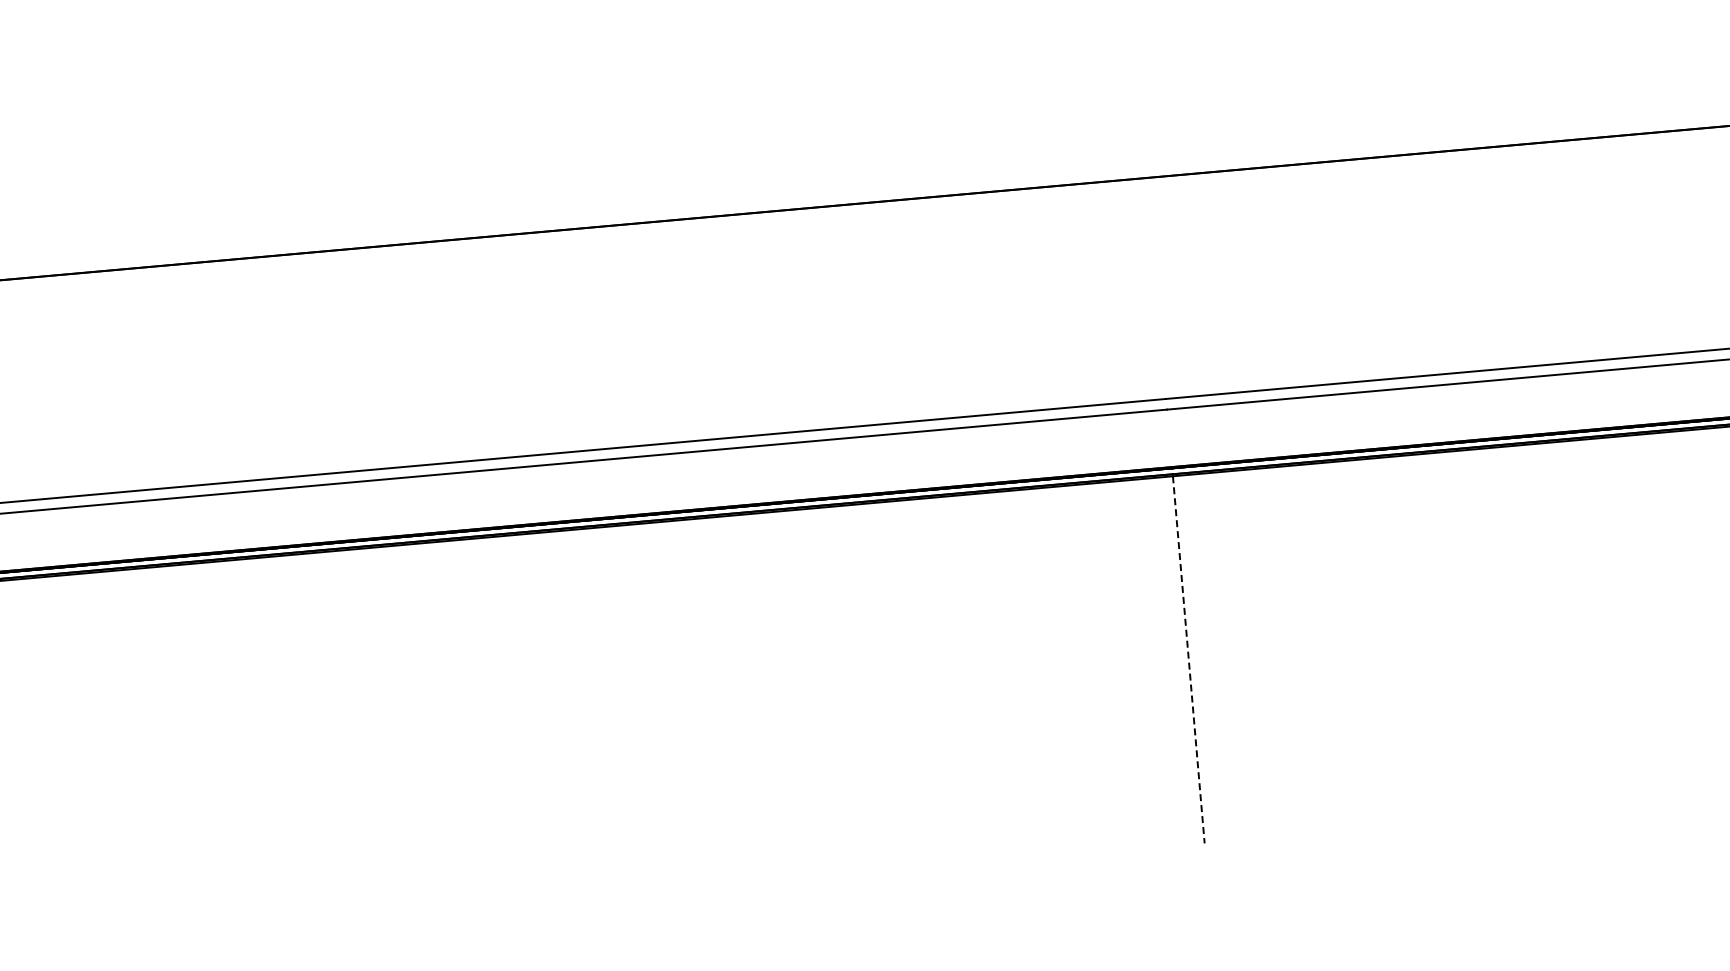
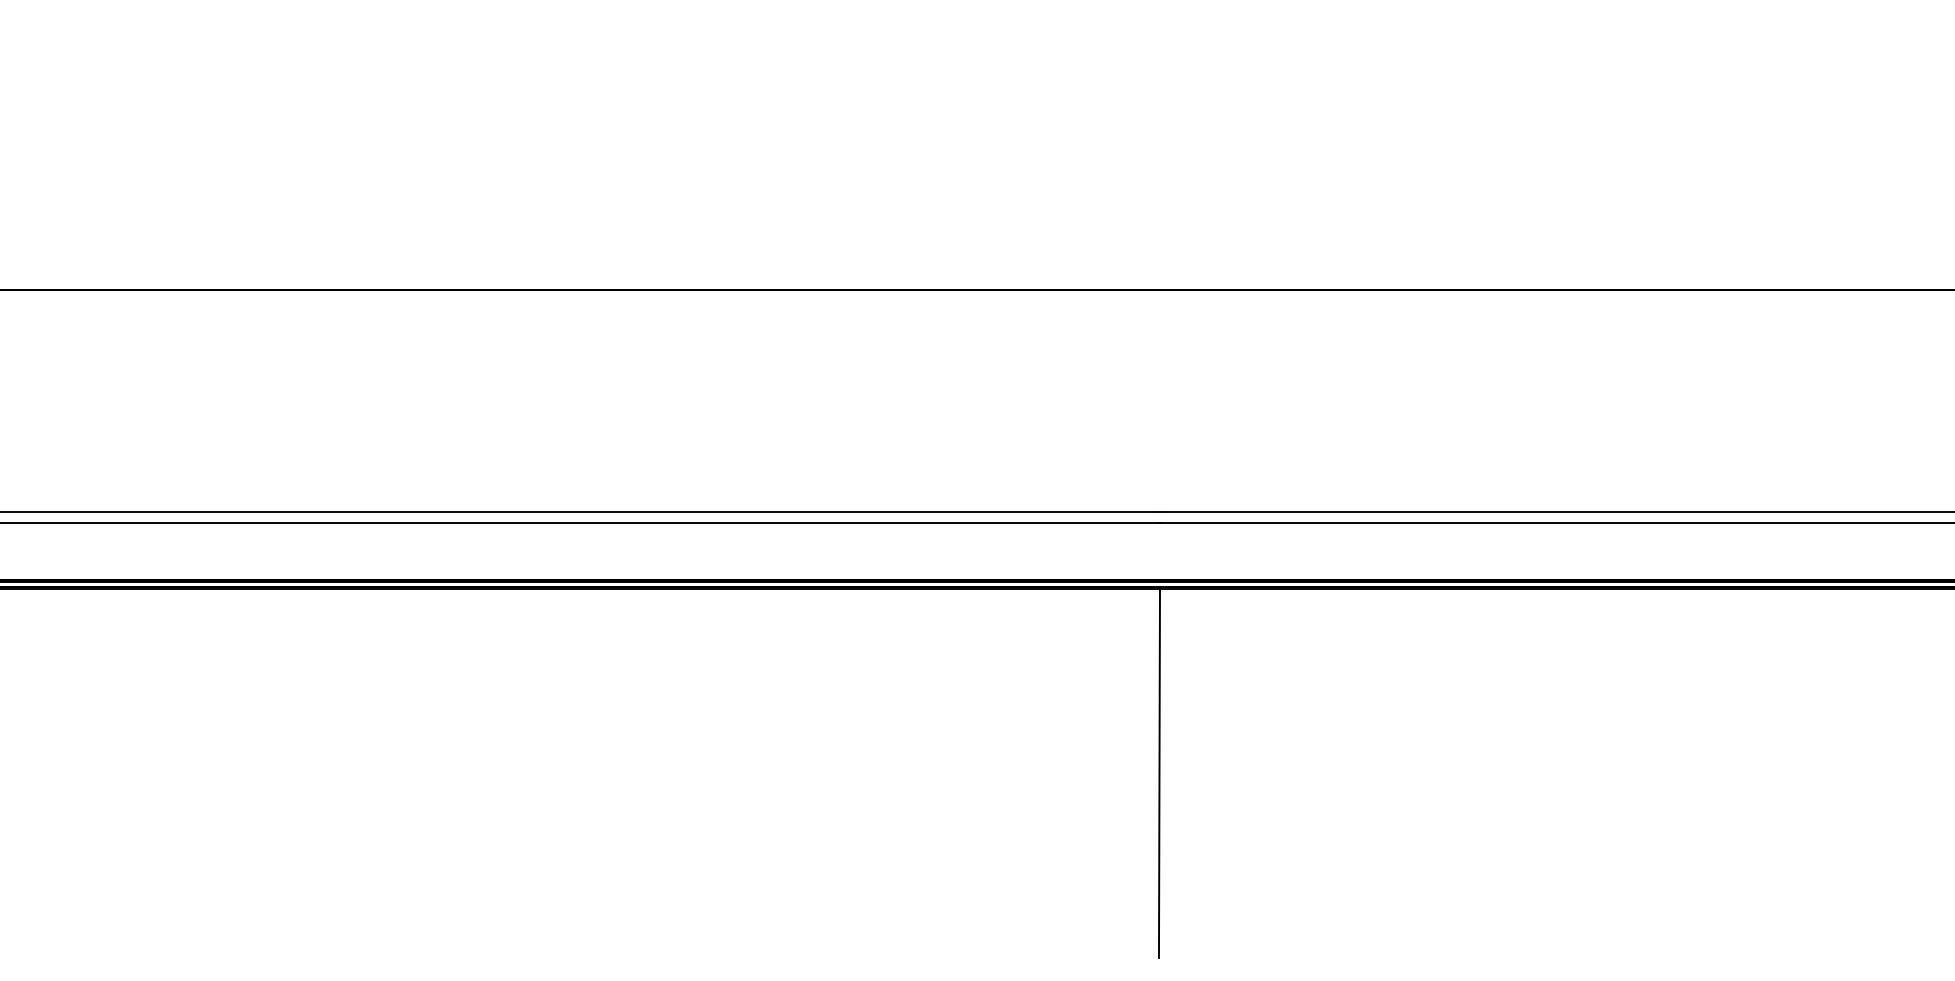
line: (1188, 660) -> (1159, 774), dashed -> solid

